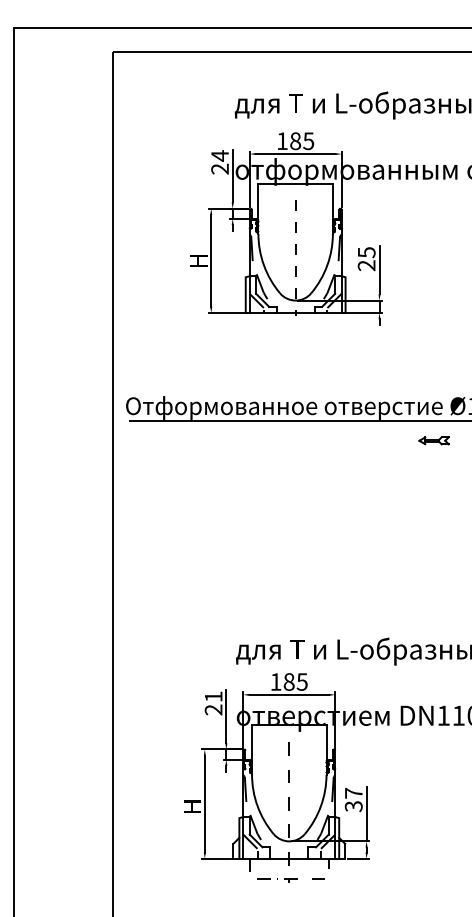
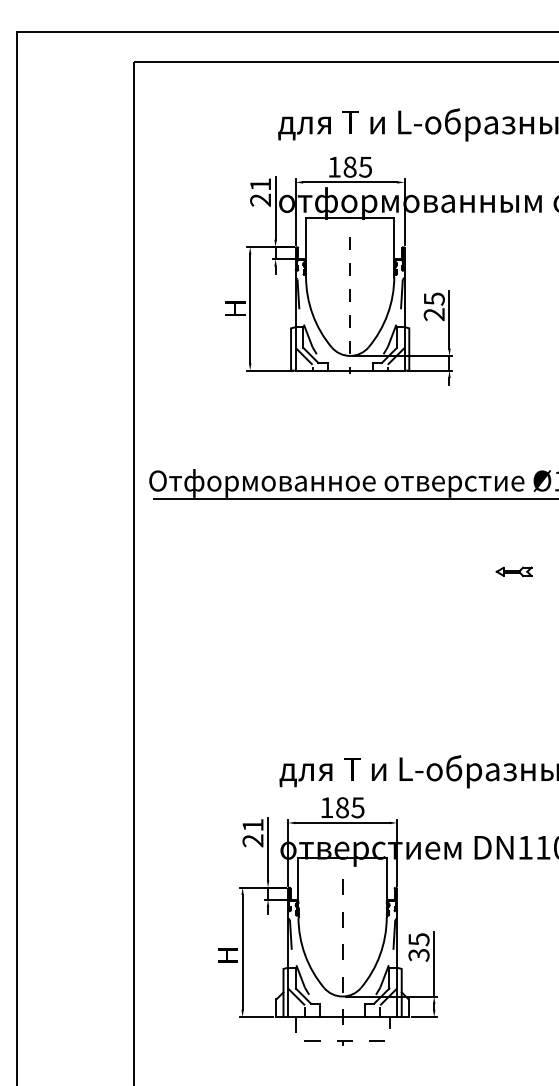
text: (219, 155) -> (259, 184), 24 -> 21
part: (433, 440) -> (513, 571), moved
text: (353, 792) -> (418, 938), 37 -> 35

